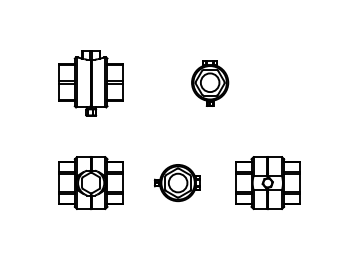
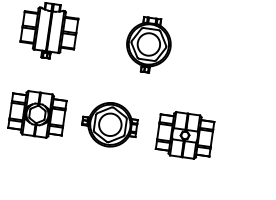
part: (209, 83) -> (148, 45), size x1.43
part: (177, 182) -> (109, 124), size x1.43

